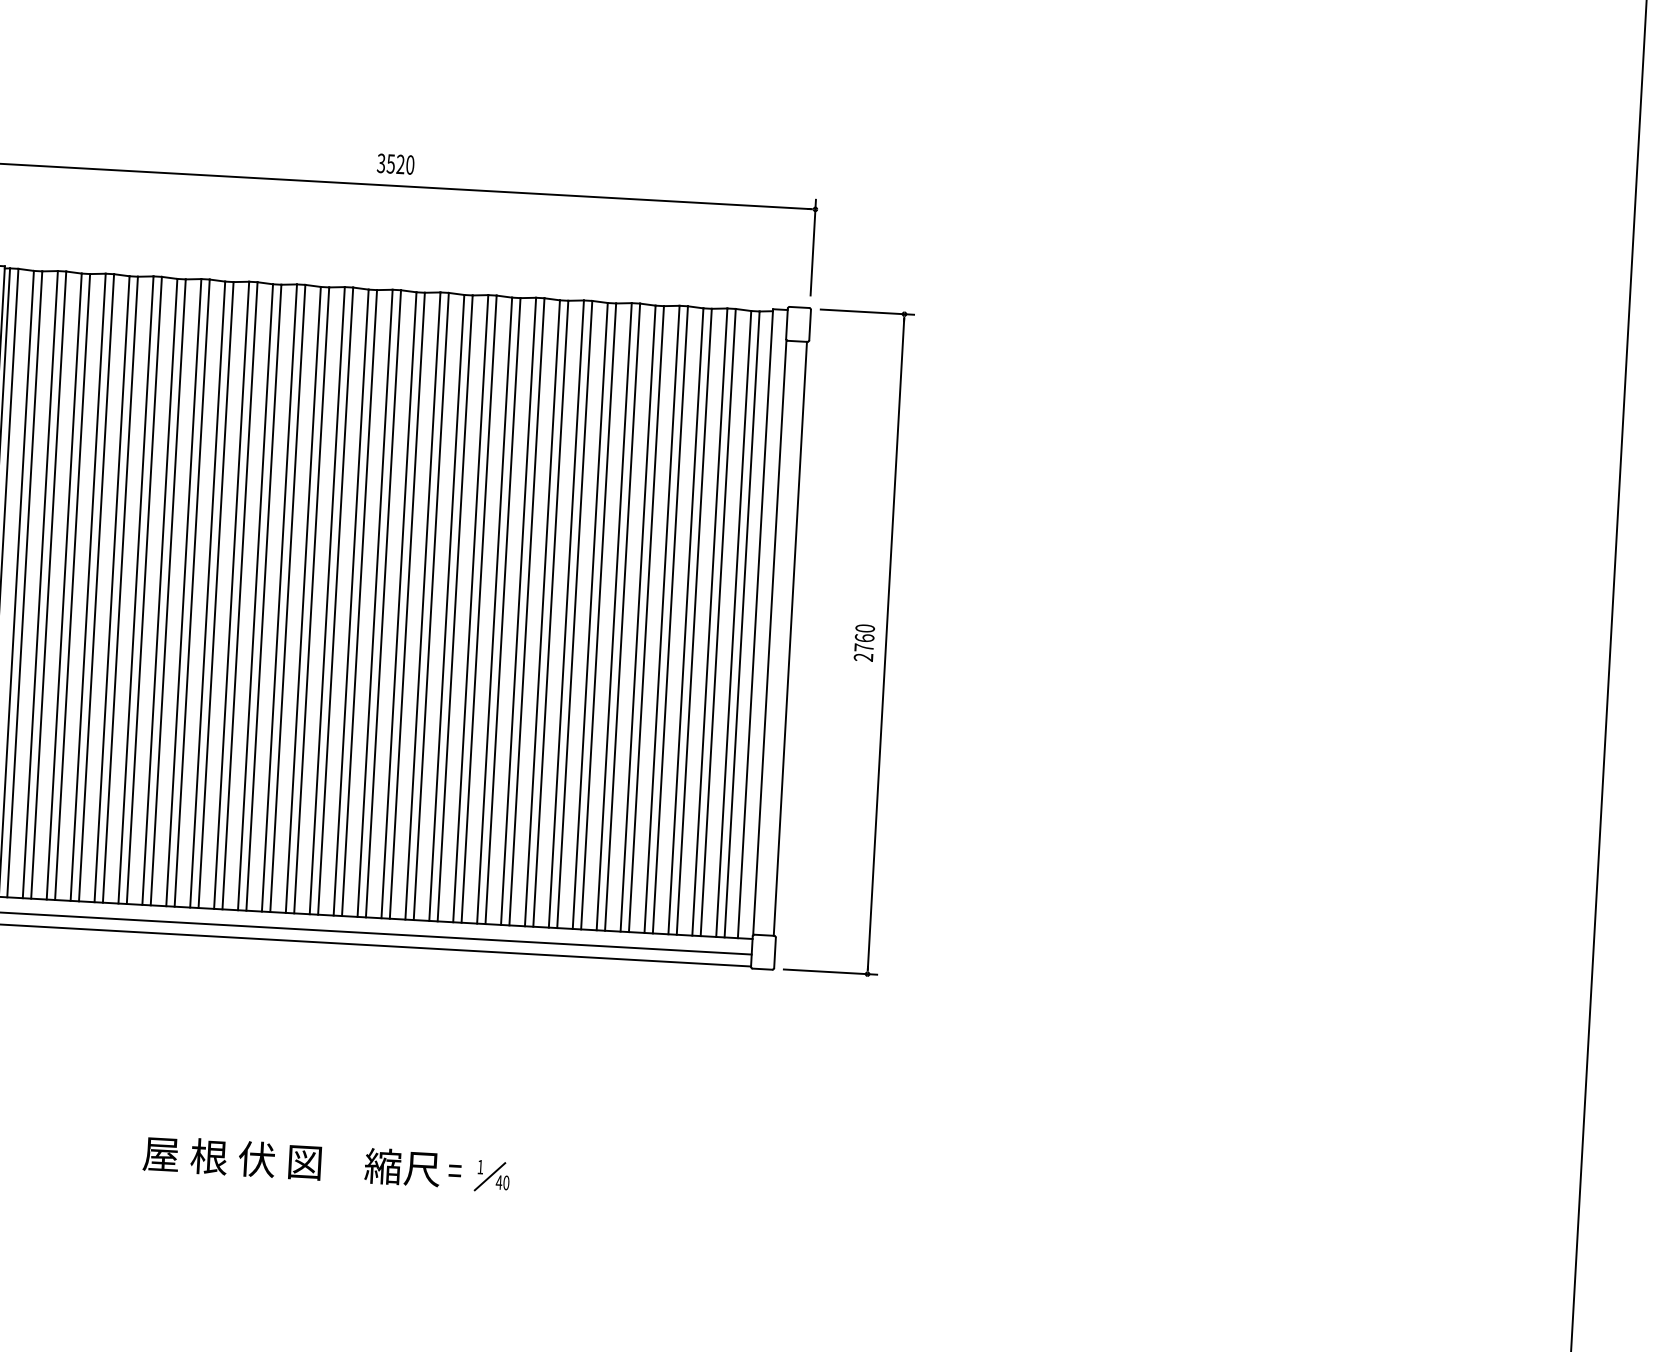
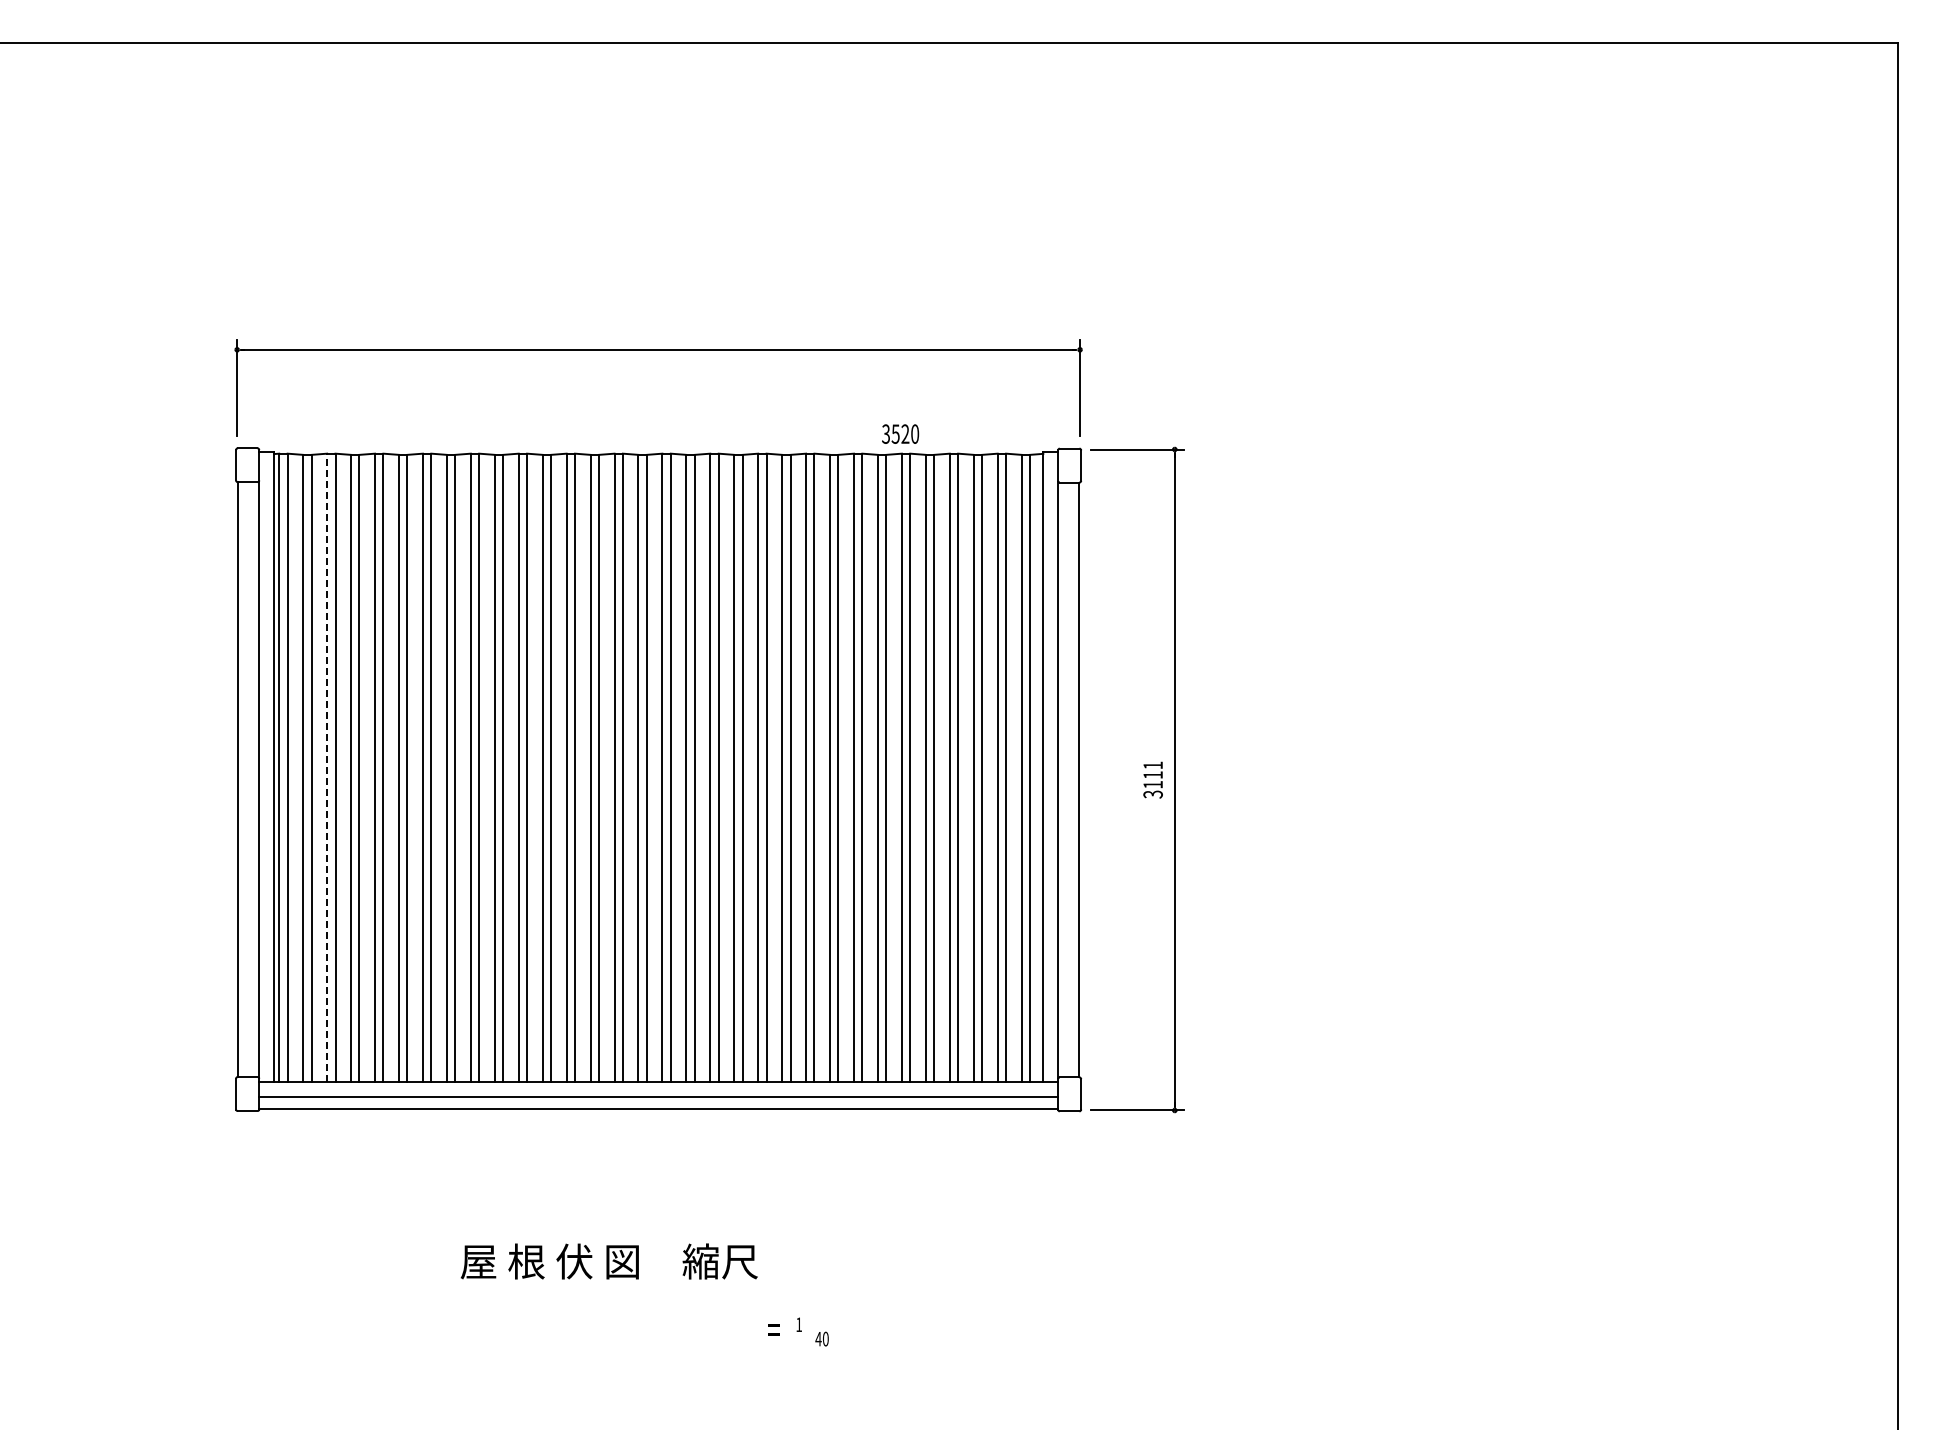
text: (395, 163) -> (900, 433), moved
line: (40, 584) -> (327, 767), solid -> dashed
text: (863, 642) -> (1152, 779), 2760 -> 3111
text: (290, 1161) -> (608, 1261), moved
line: (489, 1176) -> (808, 1333), removed

